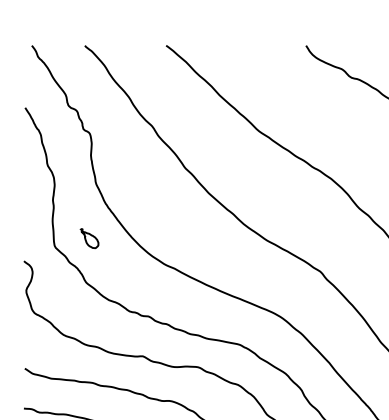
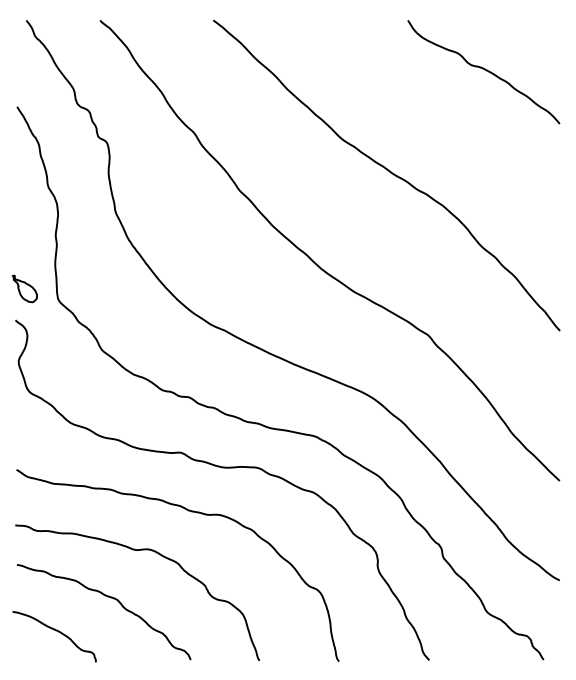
part: (89, 238) -> (24, 288), moved

